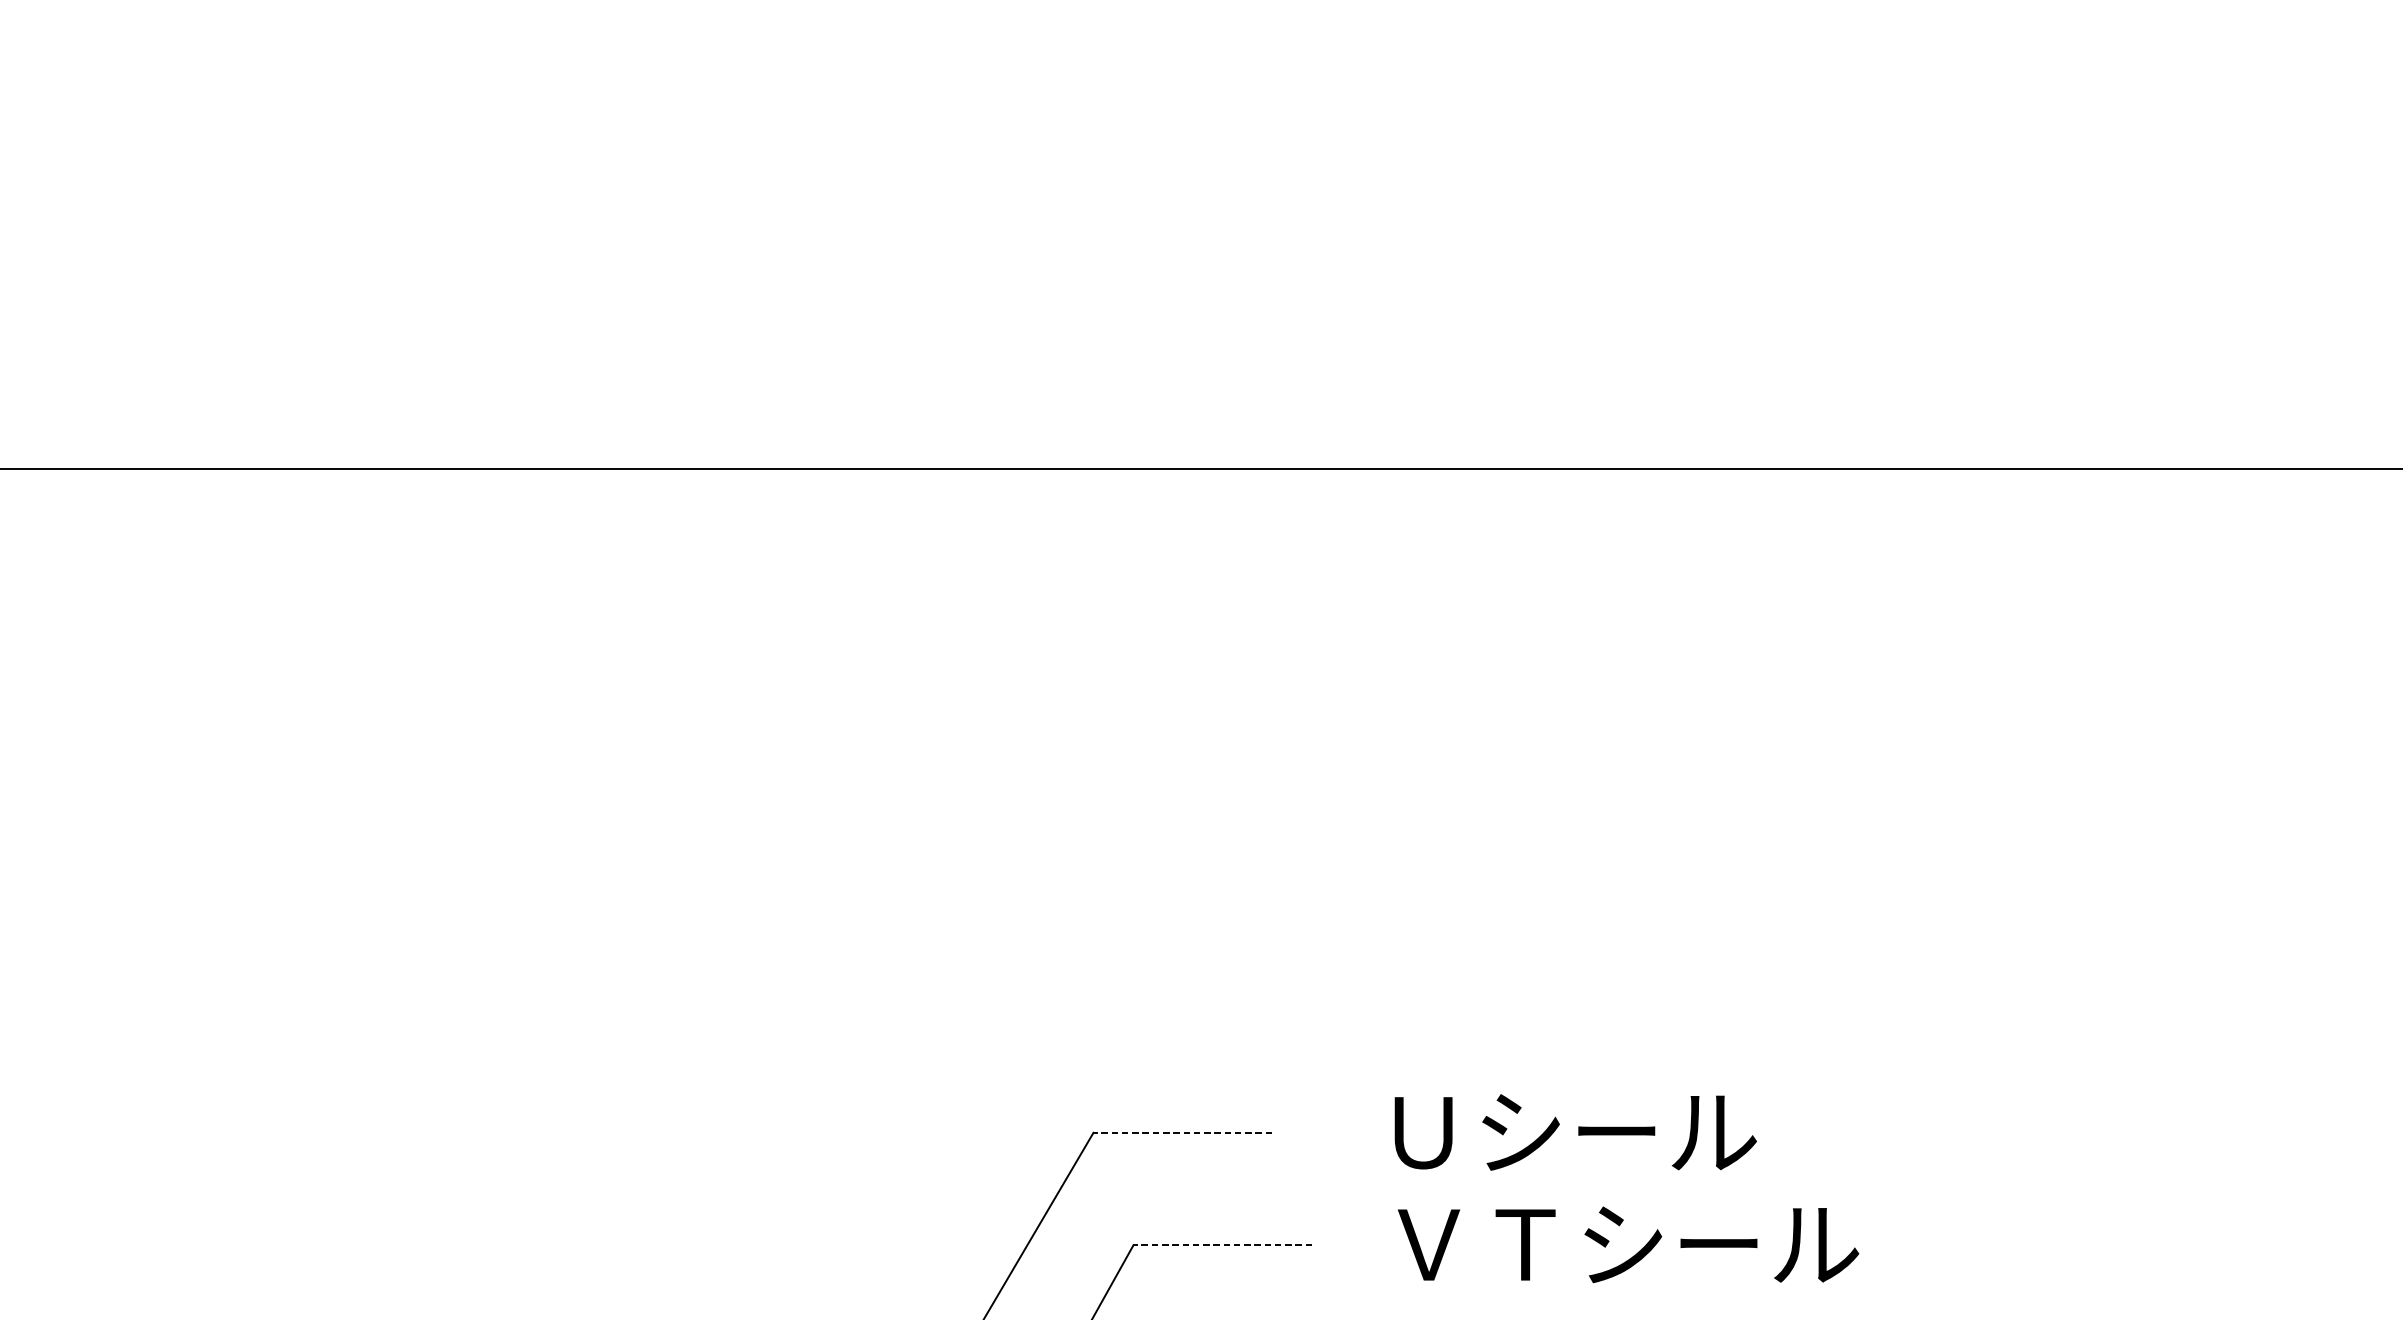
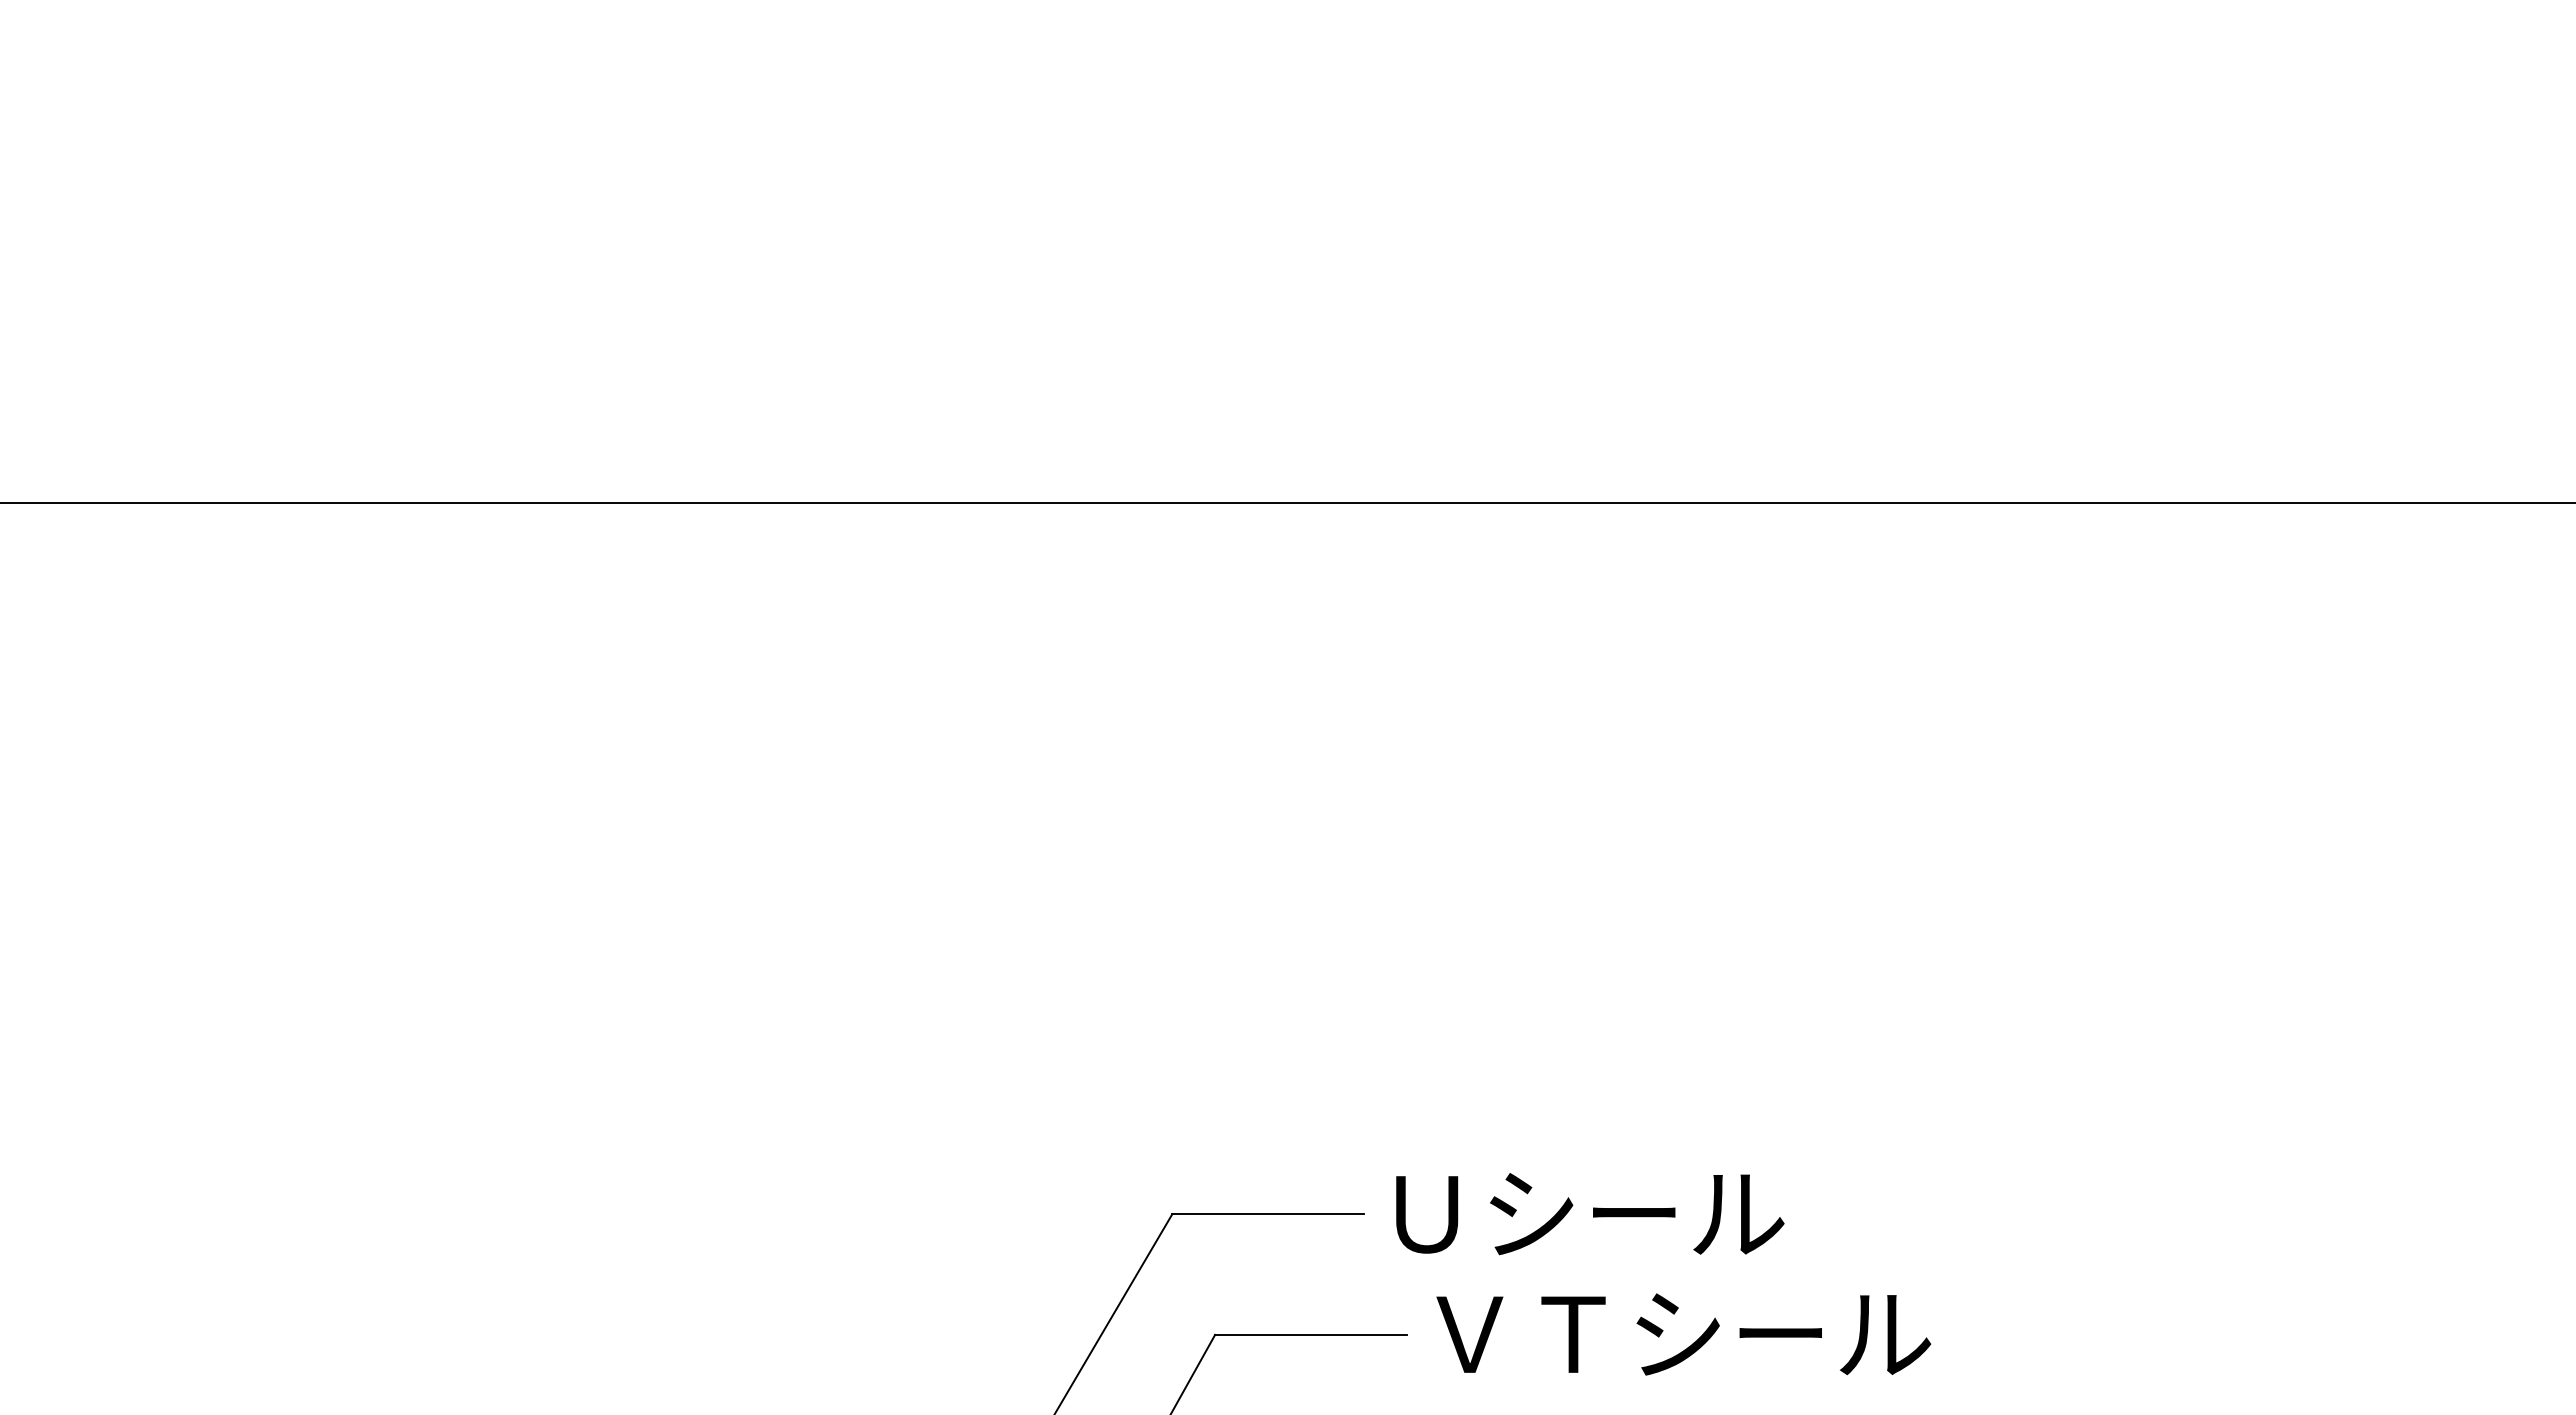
line: (1182, 1132) -> (1267, 1214), dashed -> solid
text: (1575, 1132) -> (1590, 1214), moved
line: (1222, 1244) -> (1310, 1334), dashed -> solid
text: (1628, 1244) -> (1683, 1334), moved

